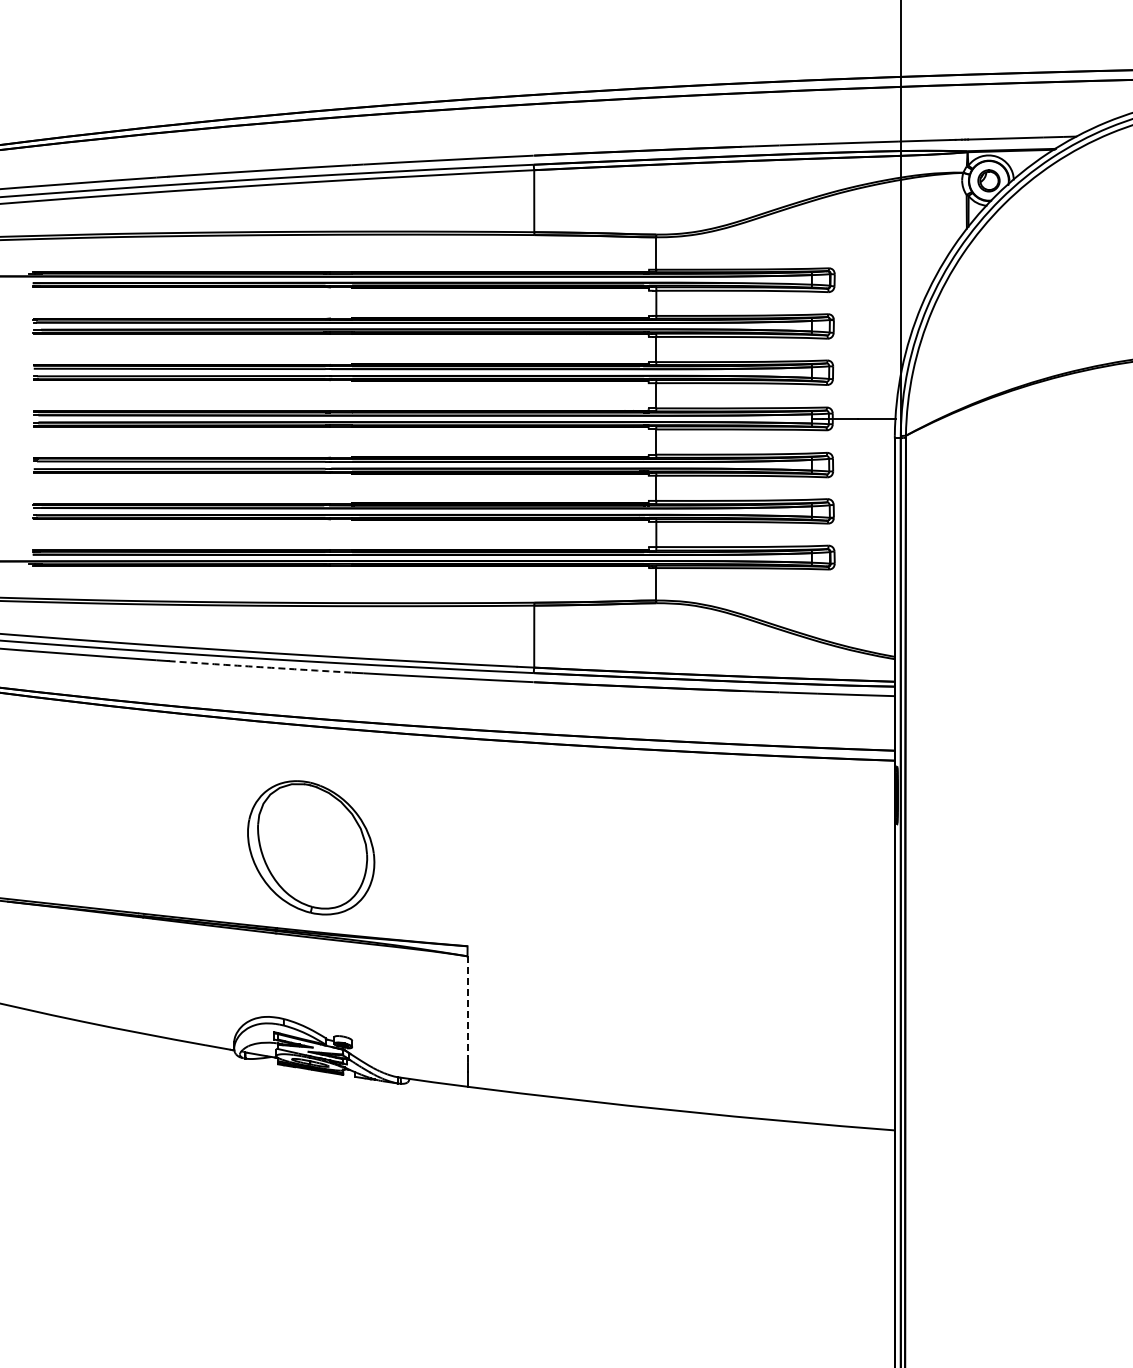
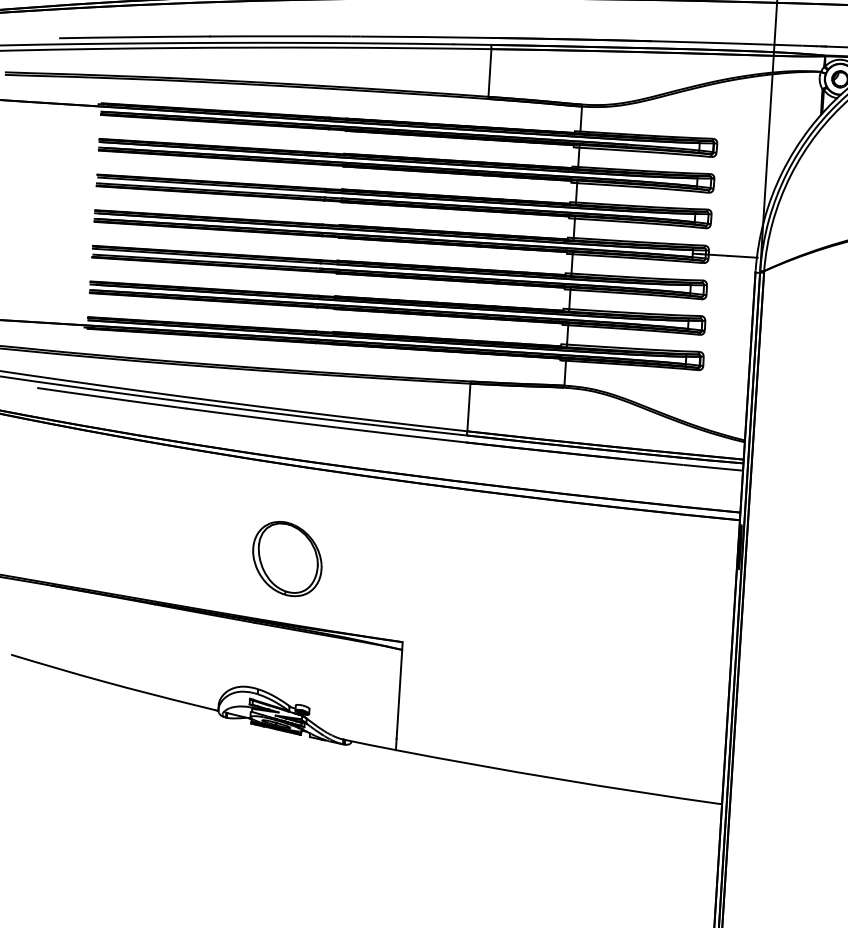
arc: (260, 667) -> (257, 417), dashed -> solid
part: (311, 847) -> (287, 558), size x0.71
line: (467, 1009) -> (399, 690), dashed -> solid

